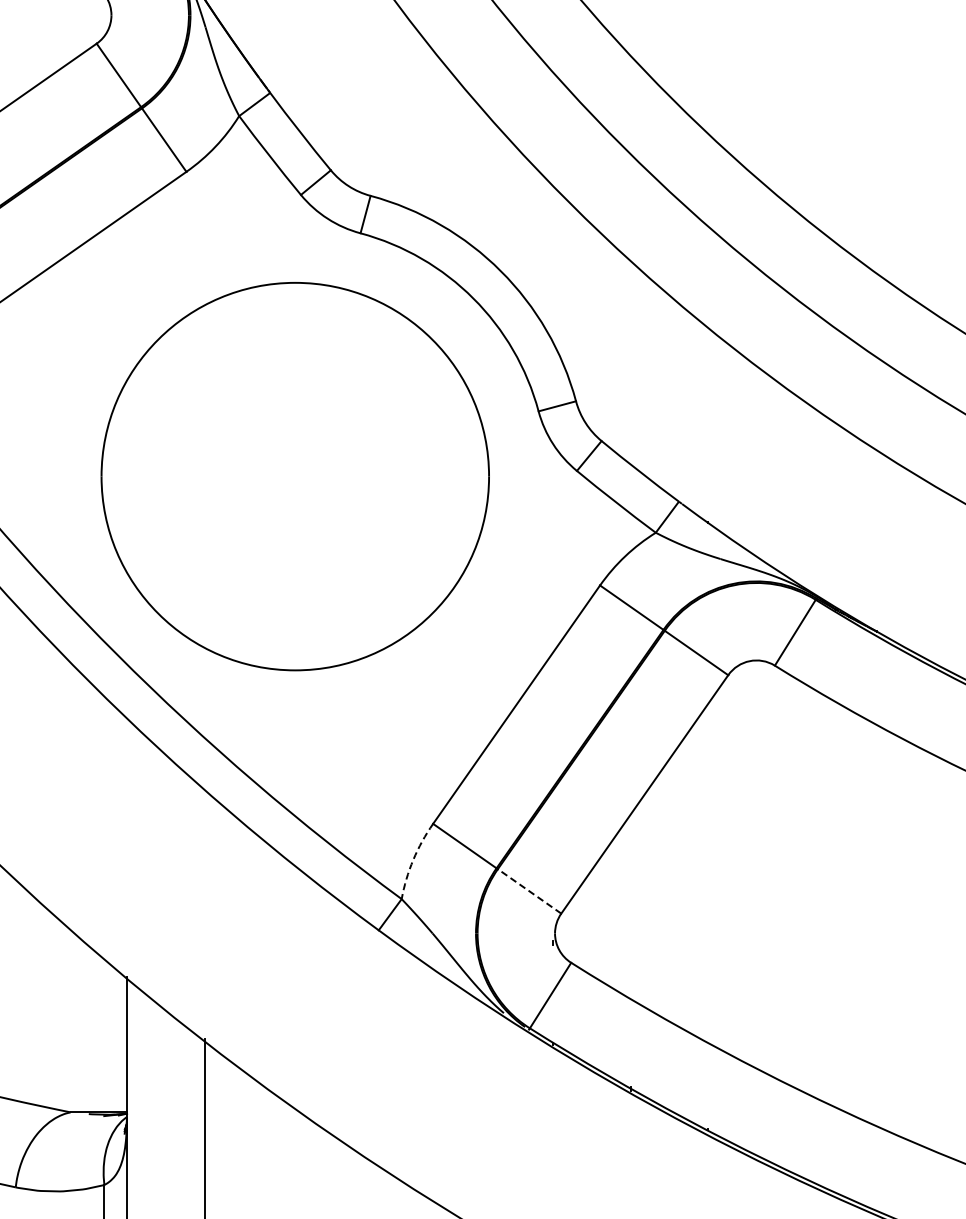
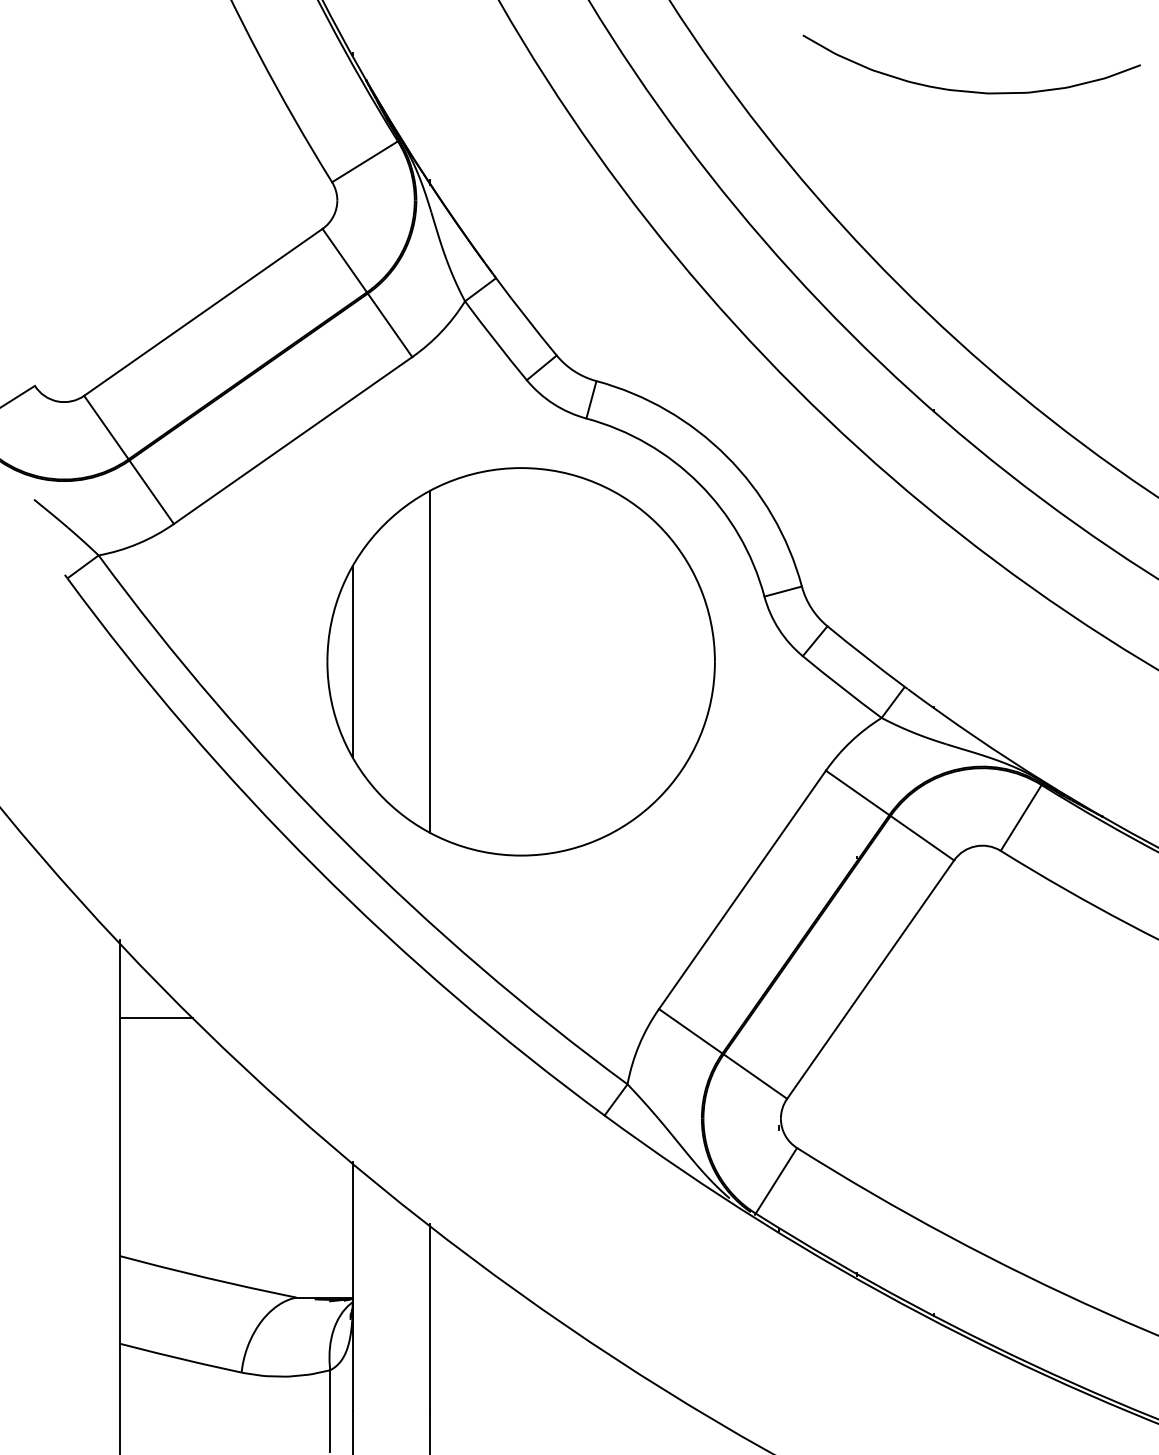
line: (126, 476) -> (352, 661), added
line: (204, 476) -> (430, 661), added
arc: (413, 860) -> (639, 1045), dashed -> solid
line: (529, 891) -> (755, 1076), dashed -> solid

